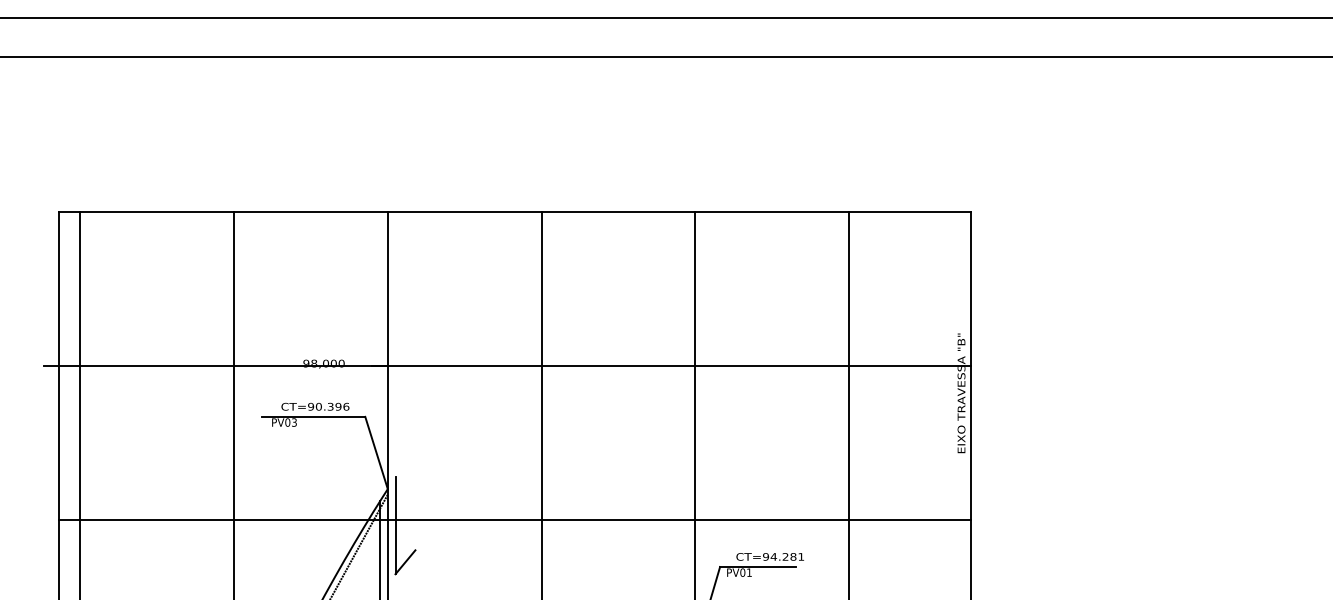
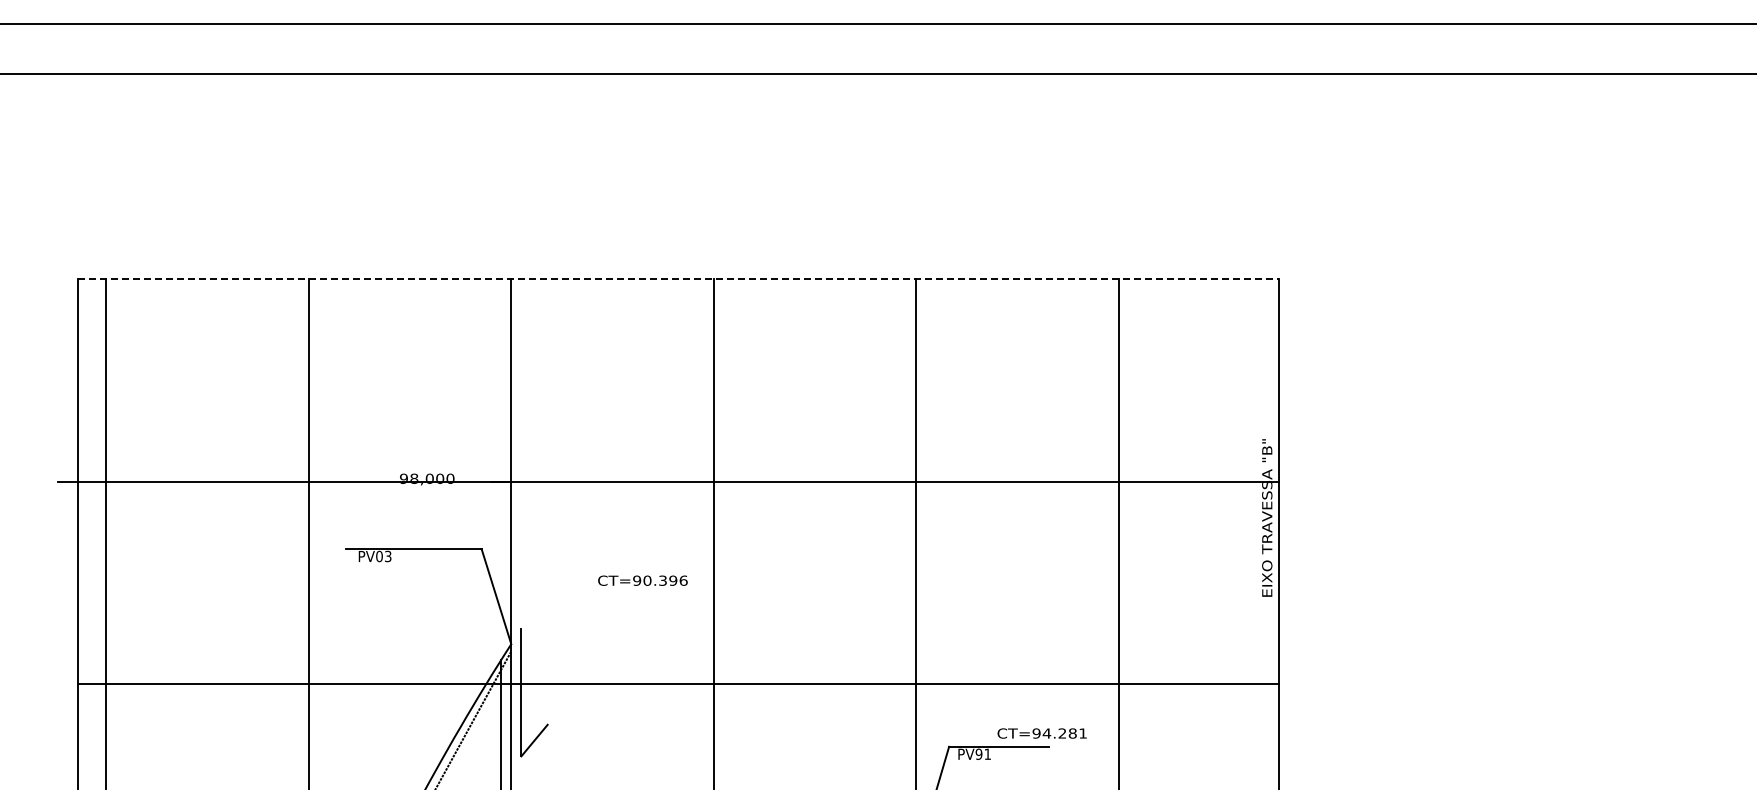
line: (514, 212) -> (678, 279), solid -> dashed
text: (315, 406) -> (642, 580), moved
text: (769, 556) -> (1041, 733), moved
text: (742, 572) -> (978, 754), PV01 -> PV91

